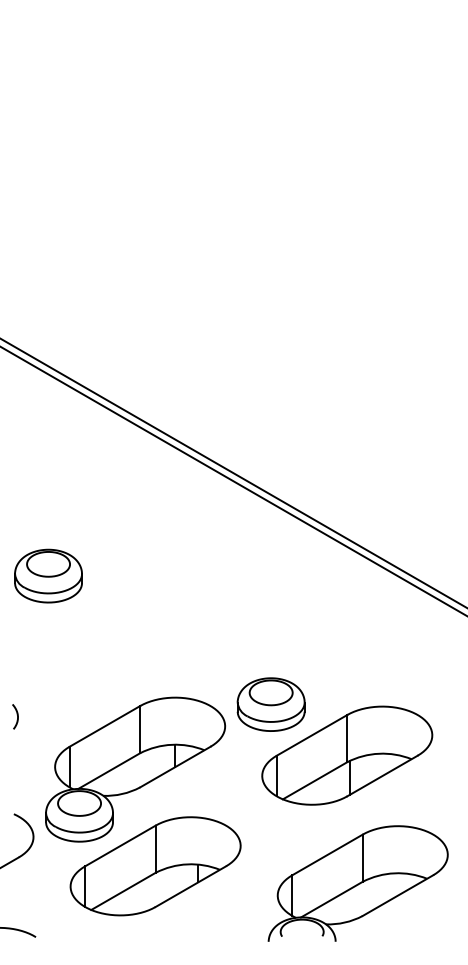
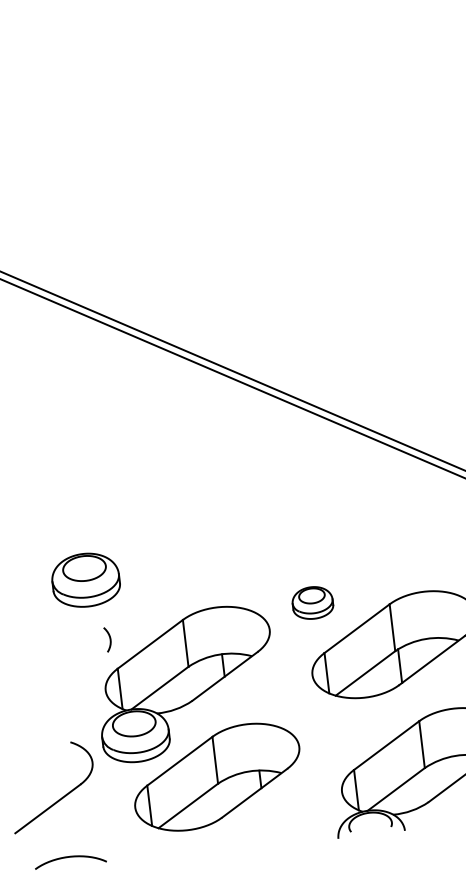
part: (48, 575) -> (85, 579), moved
part: (270, 704) -> (312, 602), size x0.6
curve: (17, 716) -> (110, 639), moved

